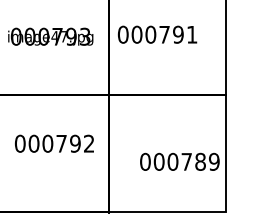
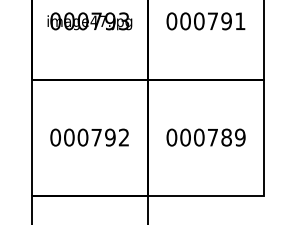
text: (157, 34) -> (205, 21), moved
text: (54, 143) -> (89, 137), moved
text: (179, 161) -> (205, 137), moved

